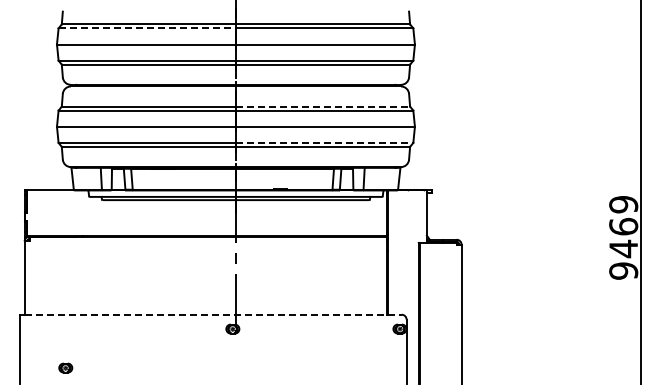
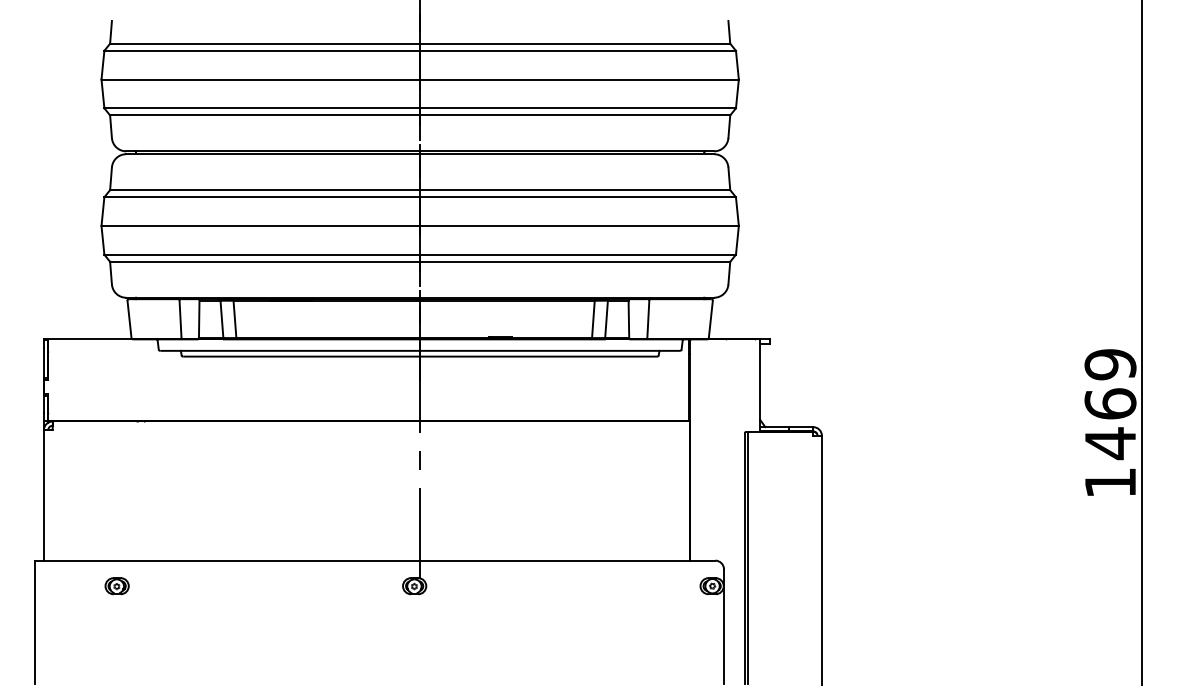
line: (147, 28) -> (262, 50), dashed -> solid
line: (323, 106) -> (576, 189), dashed -> solid
line: (324, 142) -> (577, 253), dashed -> solid
text: (623, 270) -> (1110, 481), 9469 -> 1469
line: (213, 314) -> (380, 560), dashed -> solid
part: (65, 367) -> (116, 585), moved

